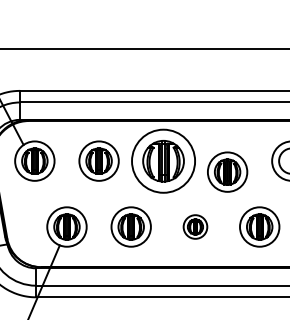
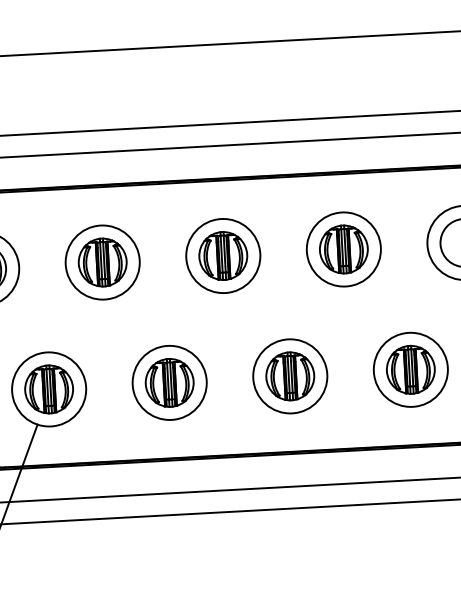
part: (162, 160) -> (221, 254), size x0.62
part: (227, 171) -> (343, 248), moved
part: (195, 226) -> (290, 375), size x1.67

